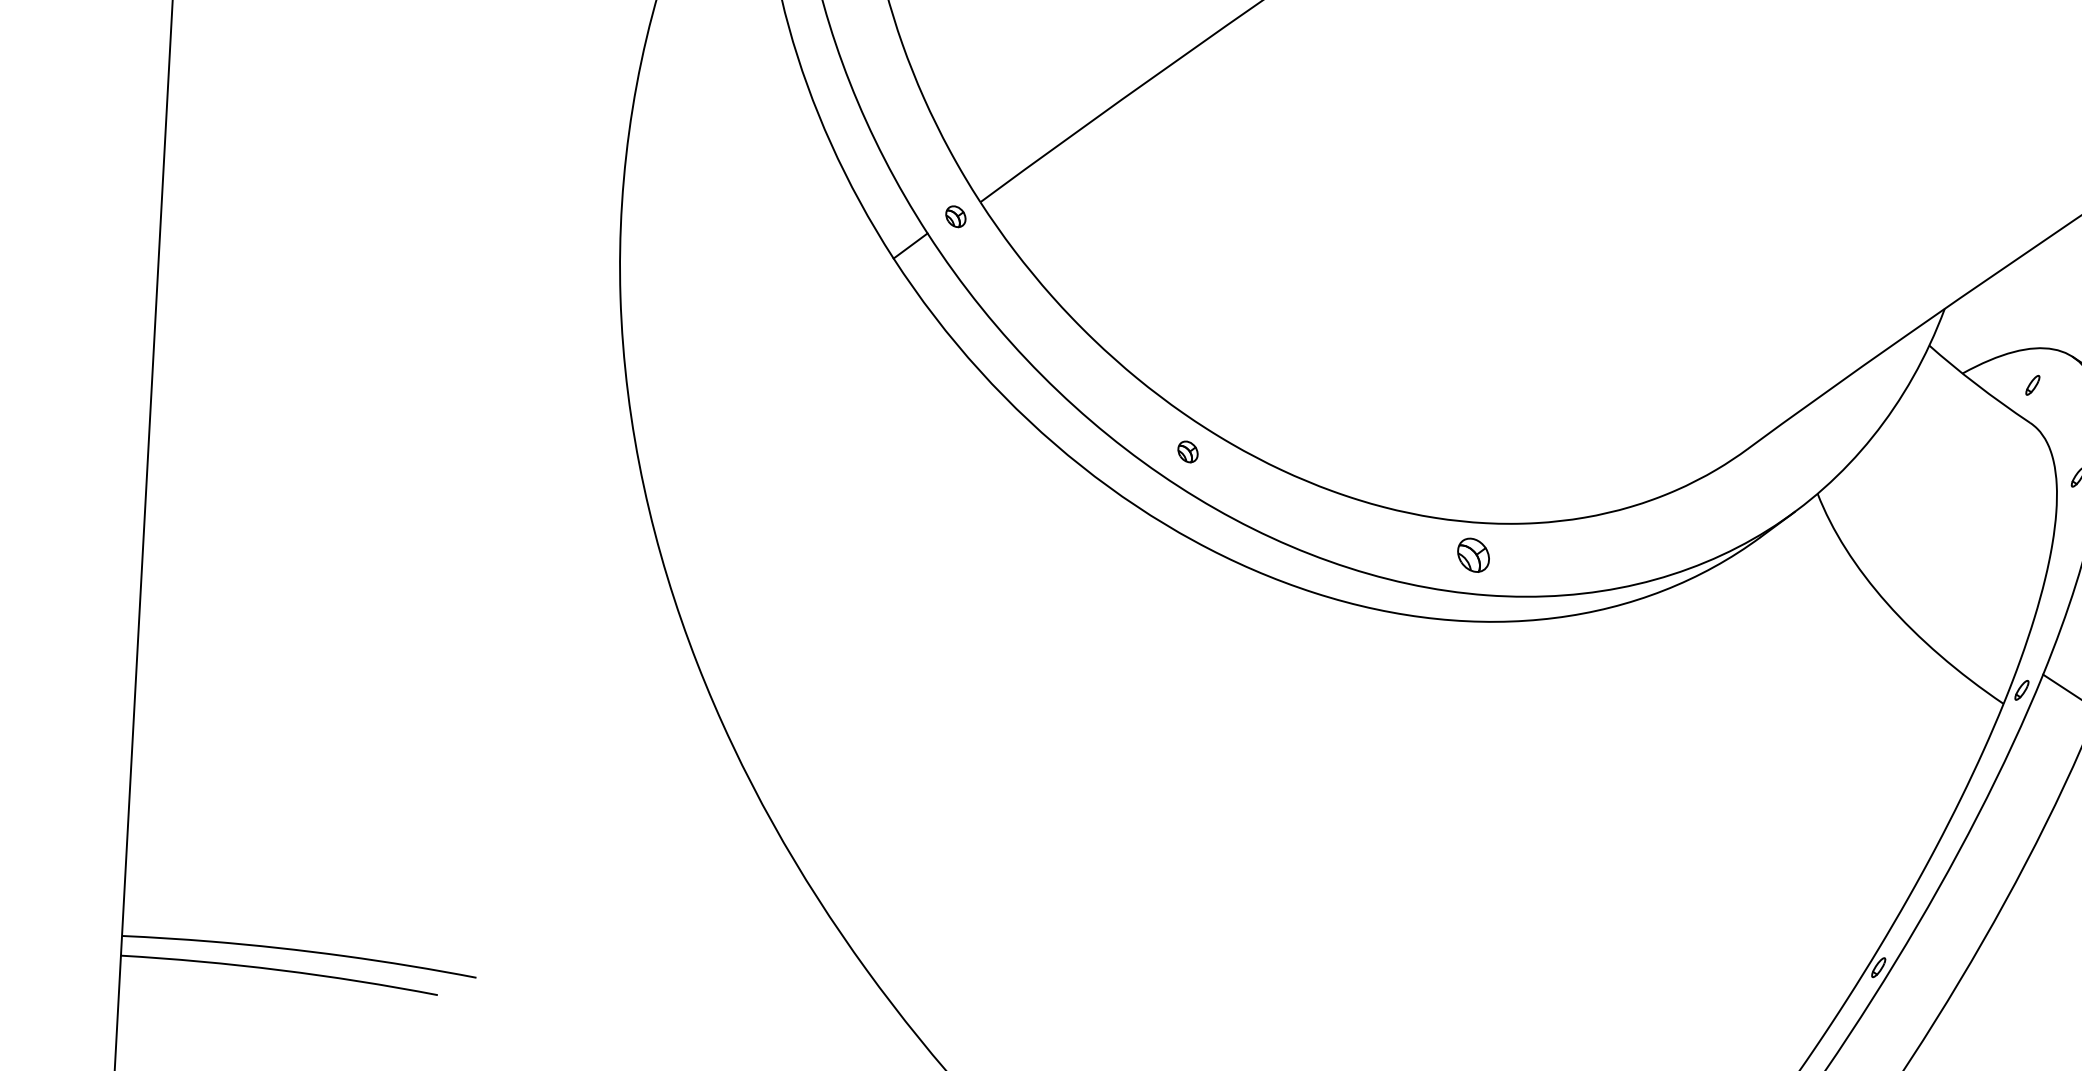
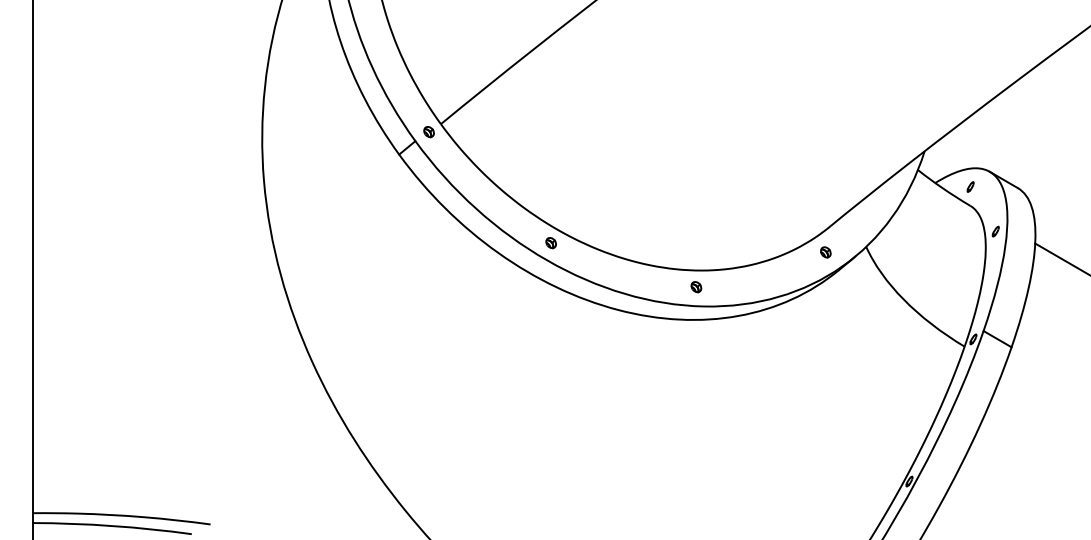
part: (1735, 500) -> (825, 252), added
part: (1473, 556) -> (696, 287), size x0.62

